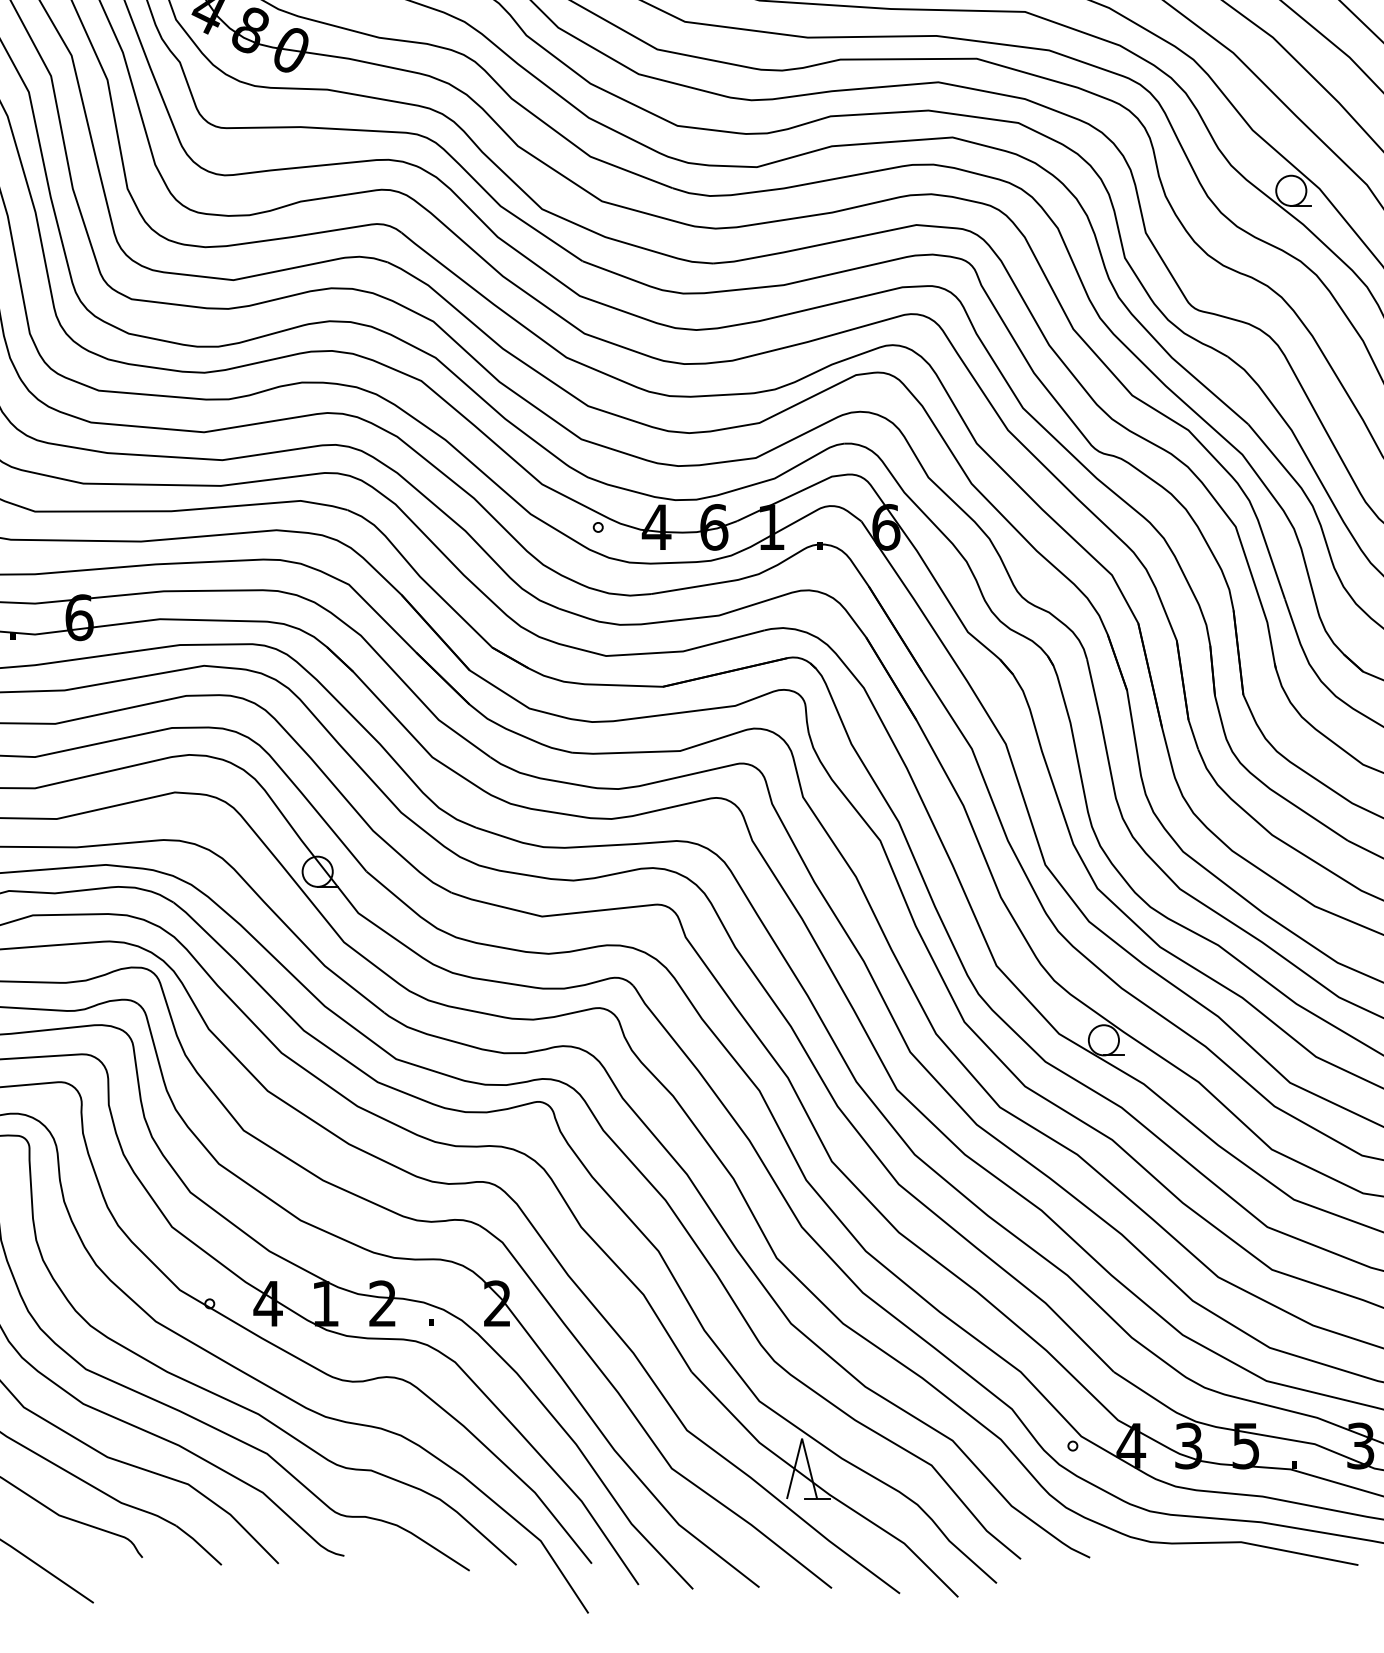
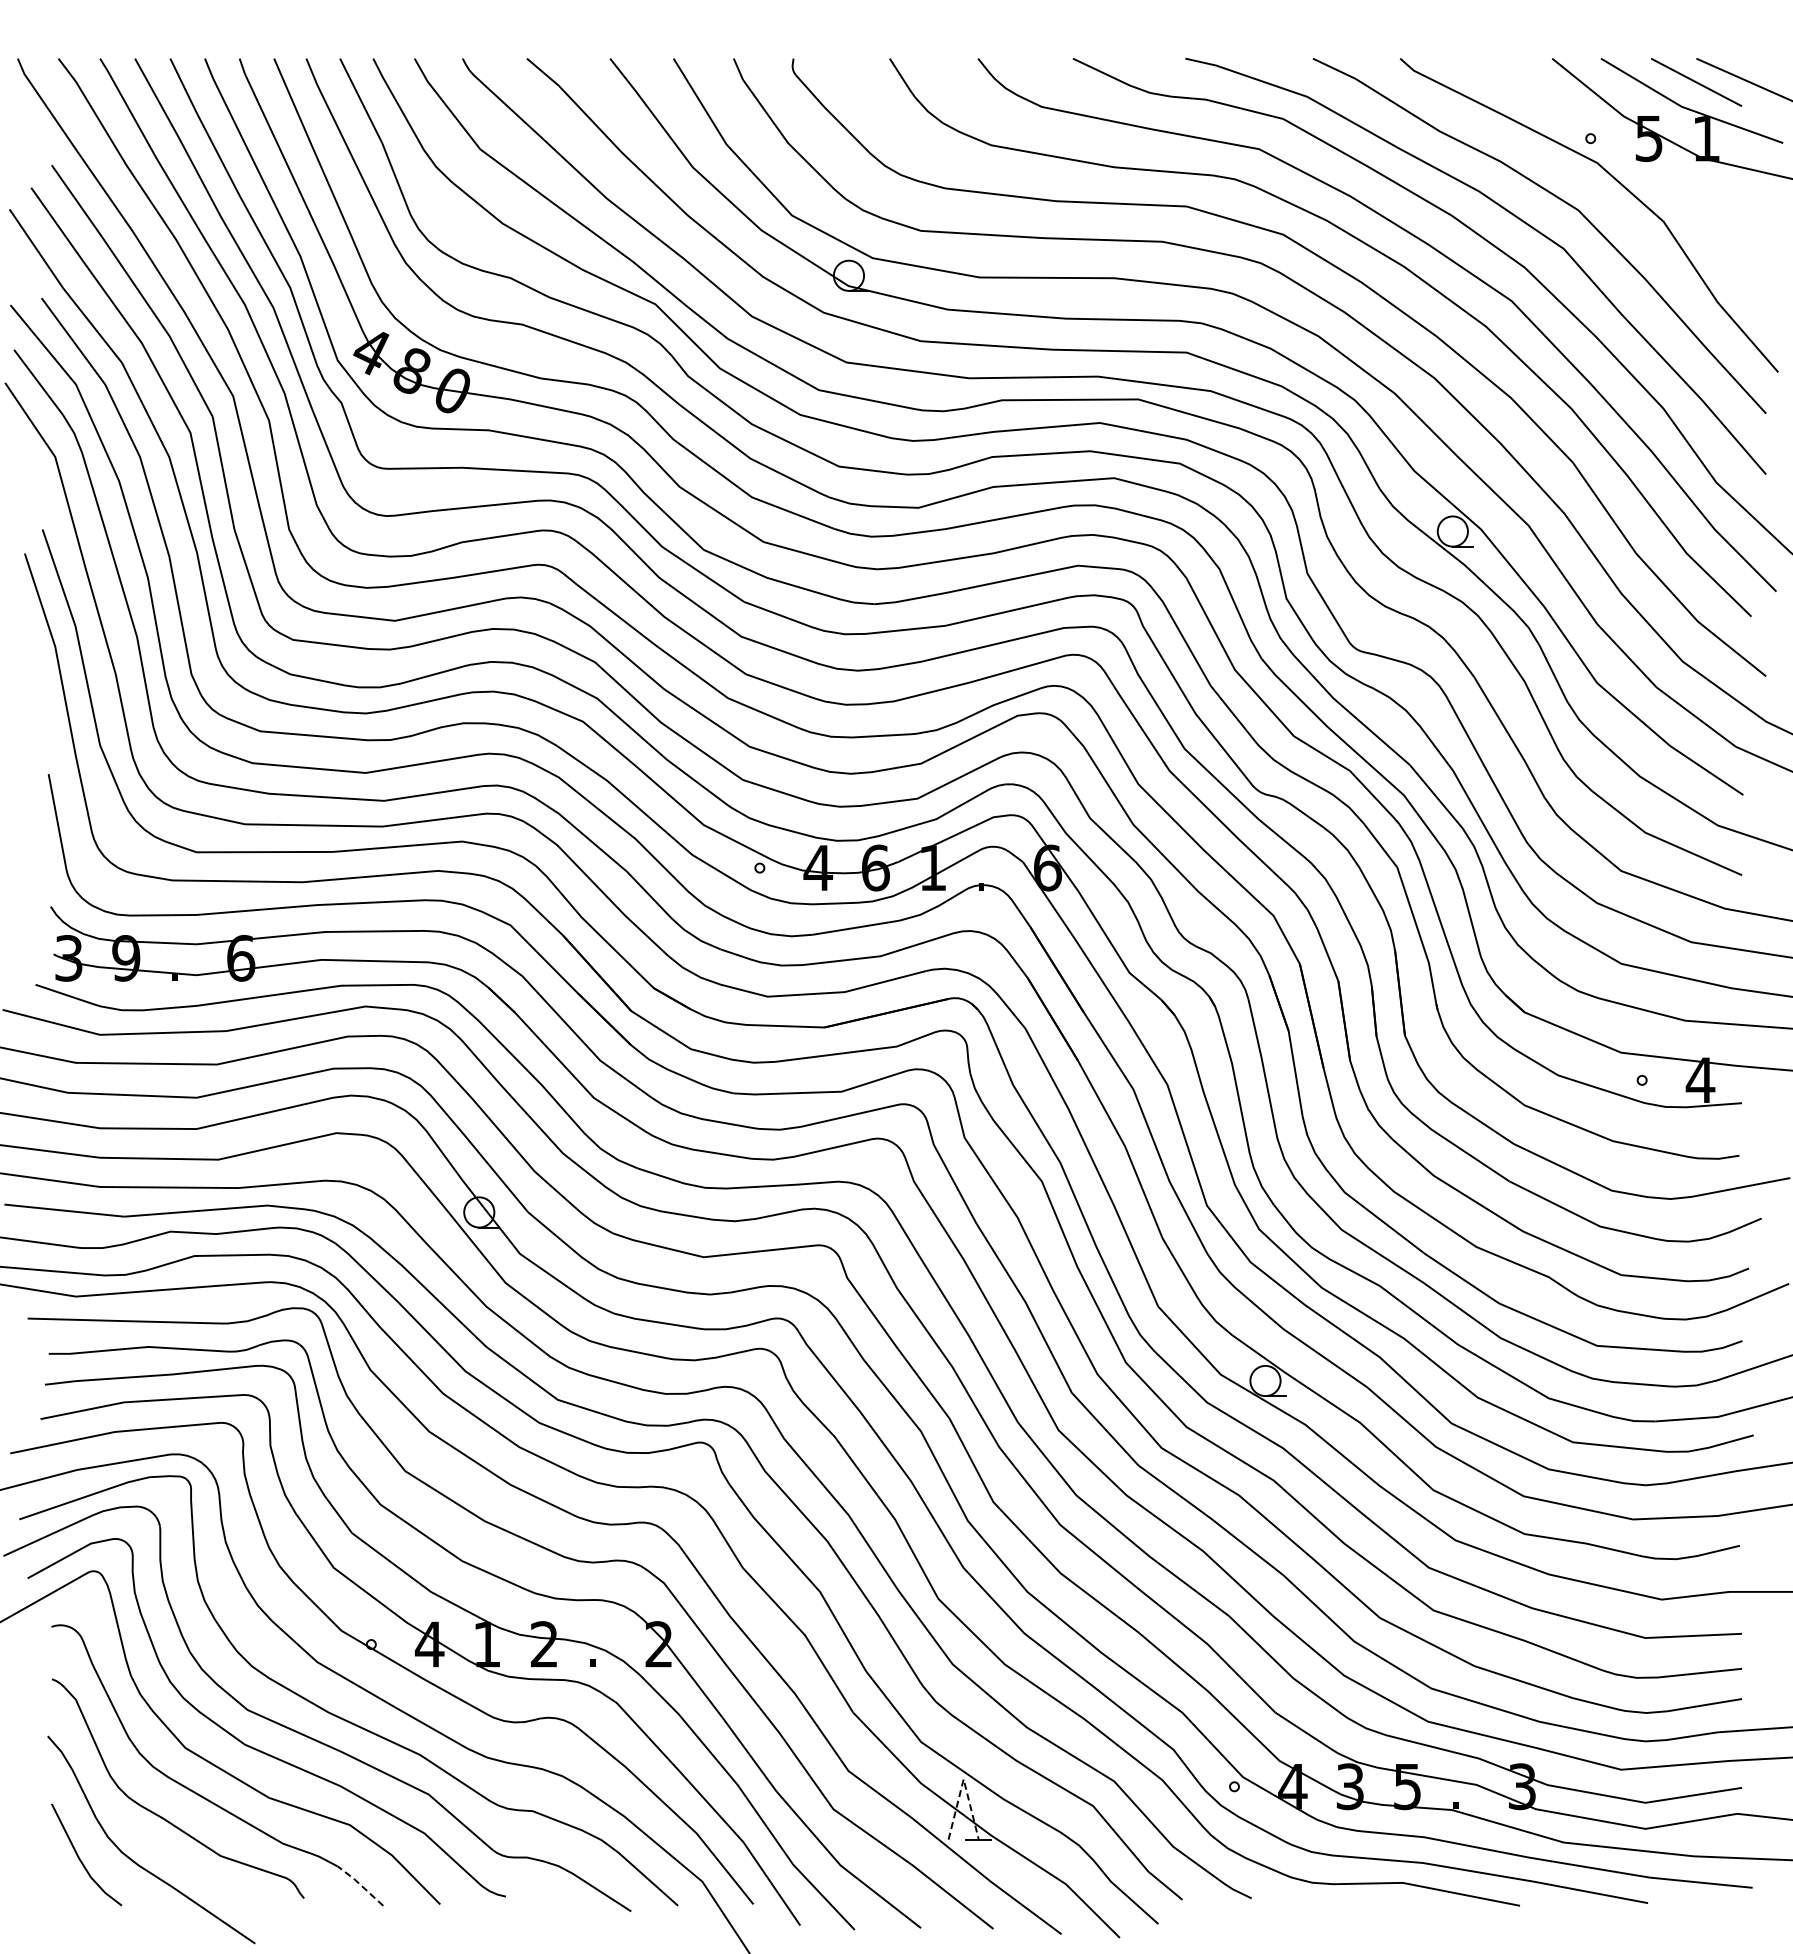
line: (801, 1438) -> (963, 1779), solid -> dashed
line: (198, 1543) -> (360, 1884), solid -> dashed

